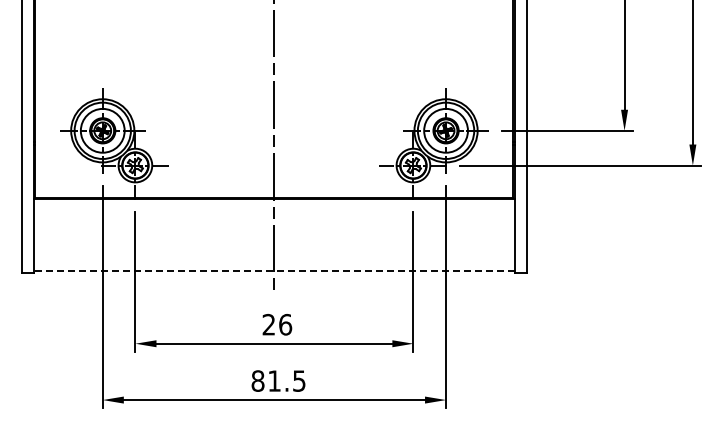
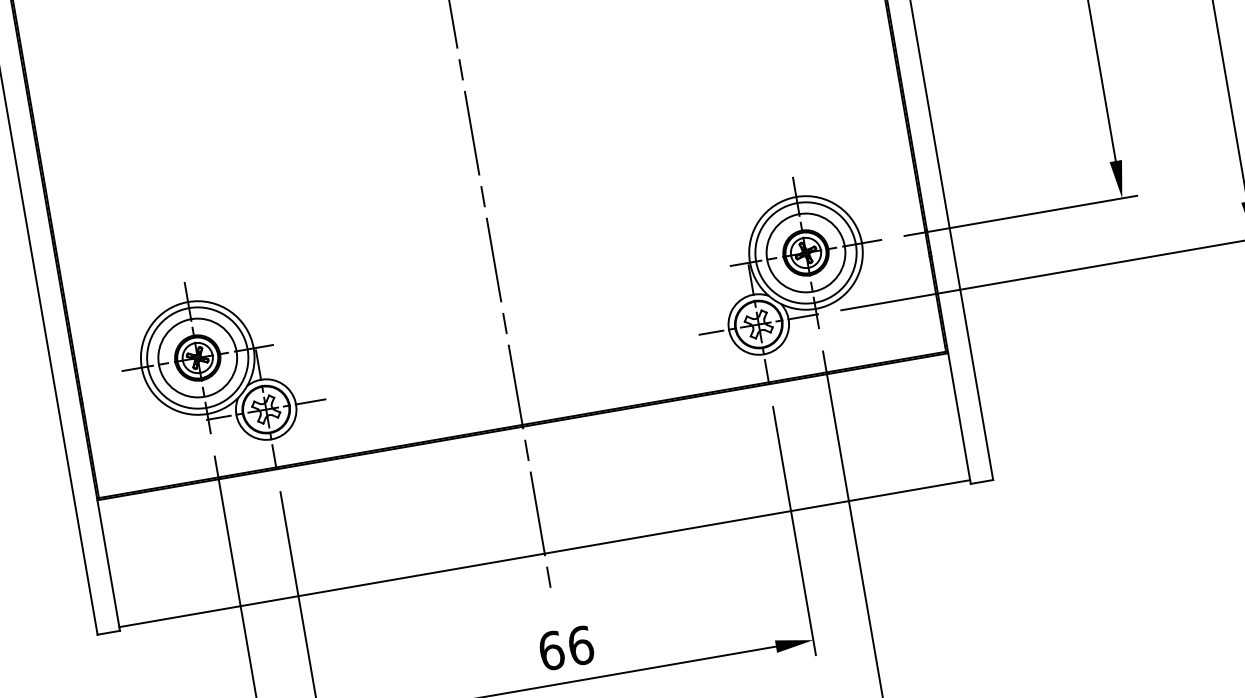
line: (273, 270) -> (542, 553), dashed -> solid
text: (268, 324) -> (550, 650), 26 -> 66

